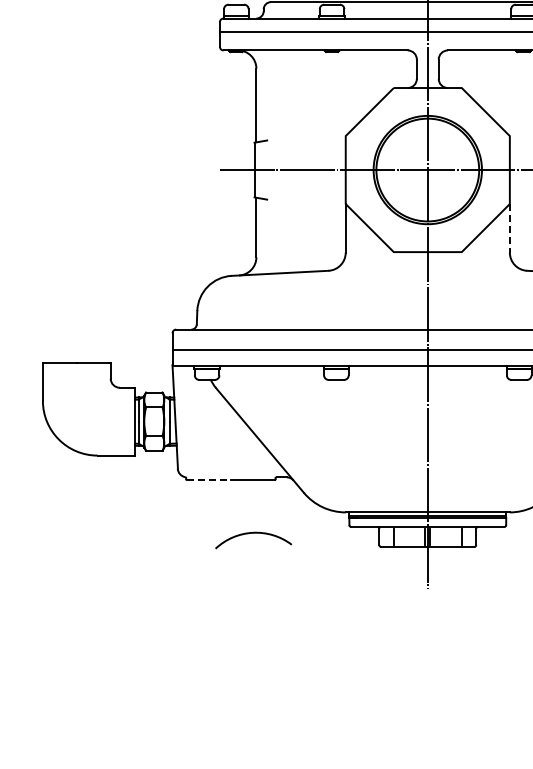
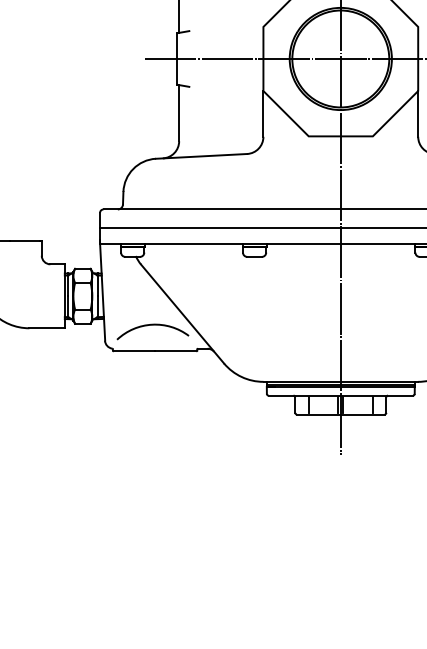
line: (509, 228) -> (417, 114), dashed -> solid
line: (208, 480) -> (133, 351), dashed -> solid
arc: (253, 533) -> (152, 325), moved

